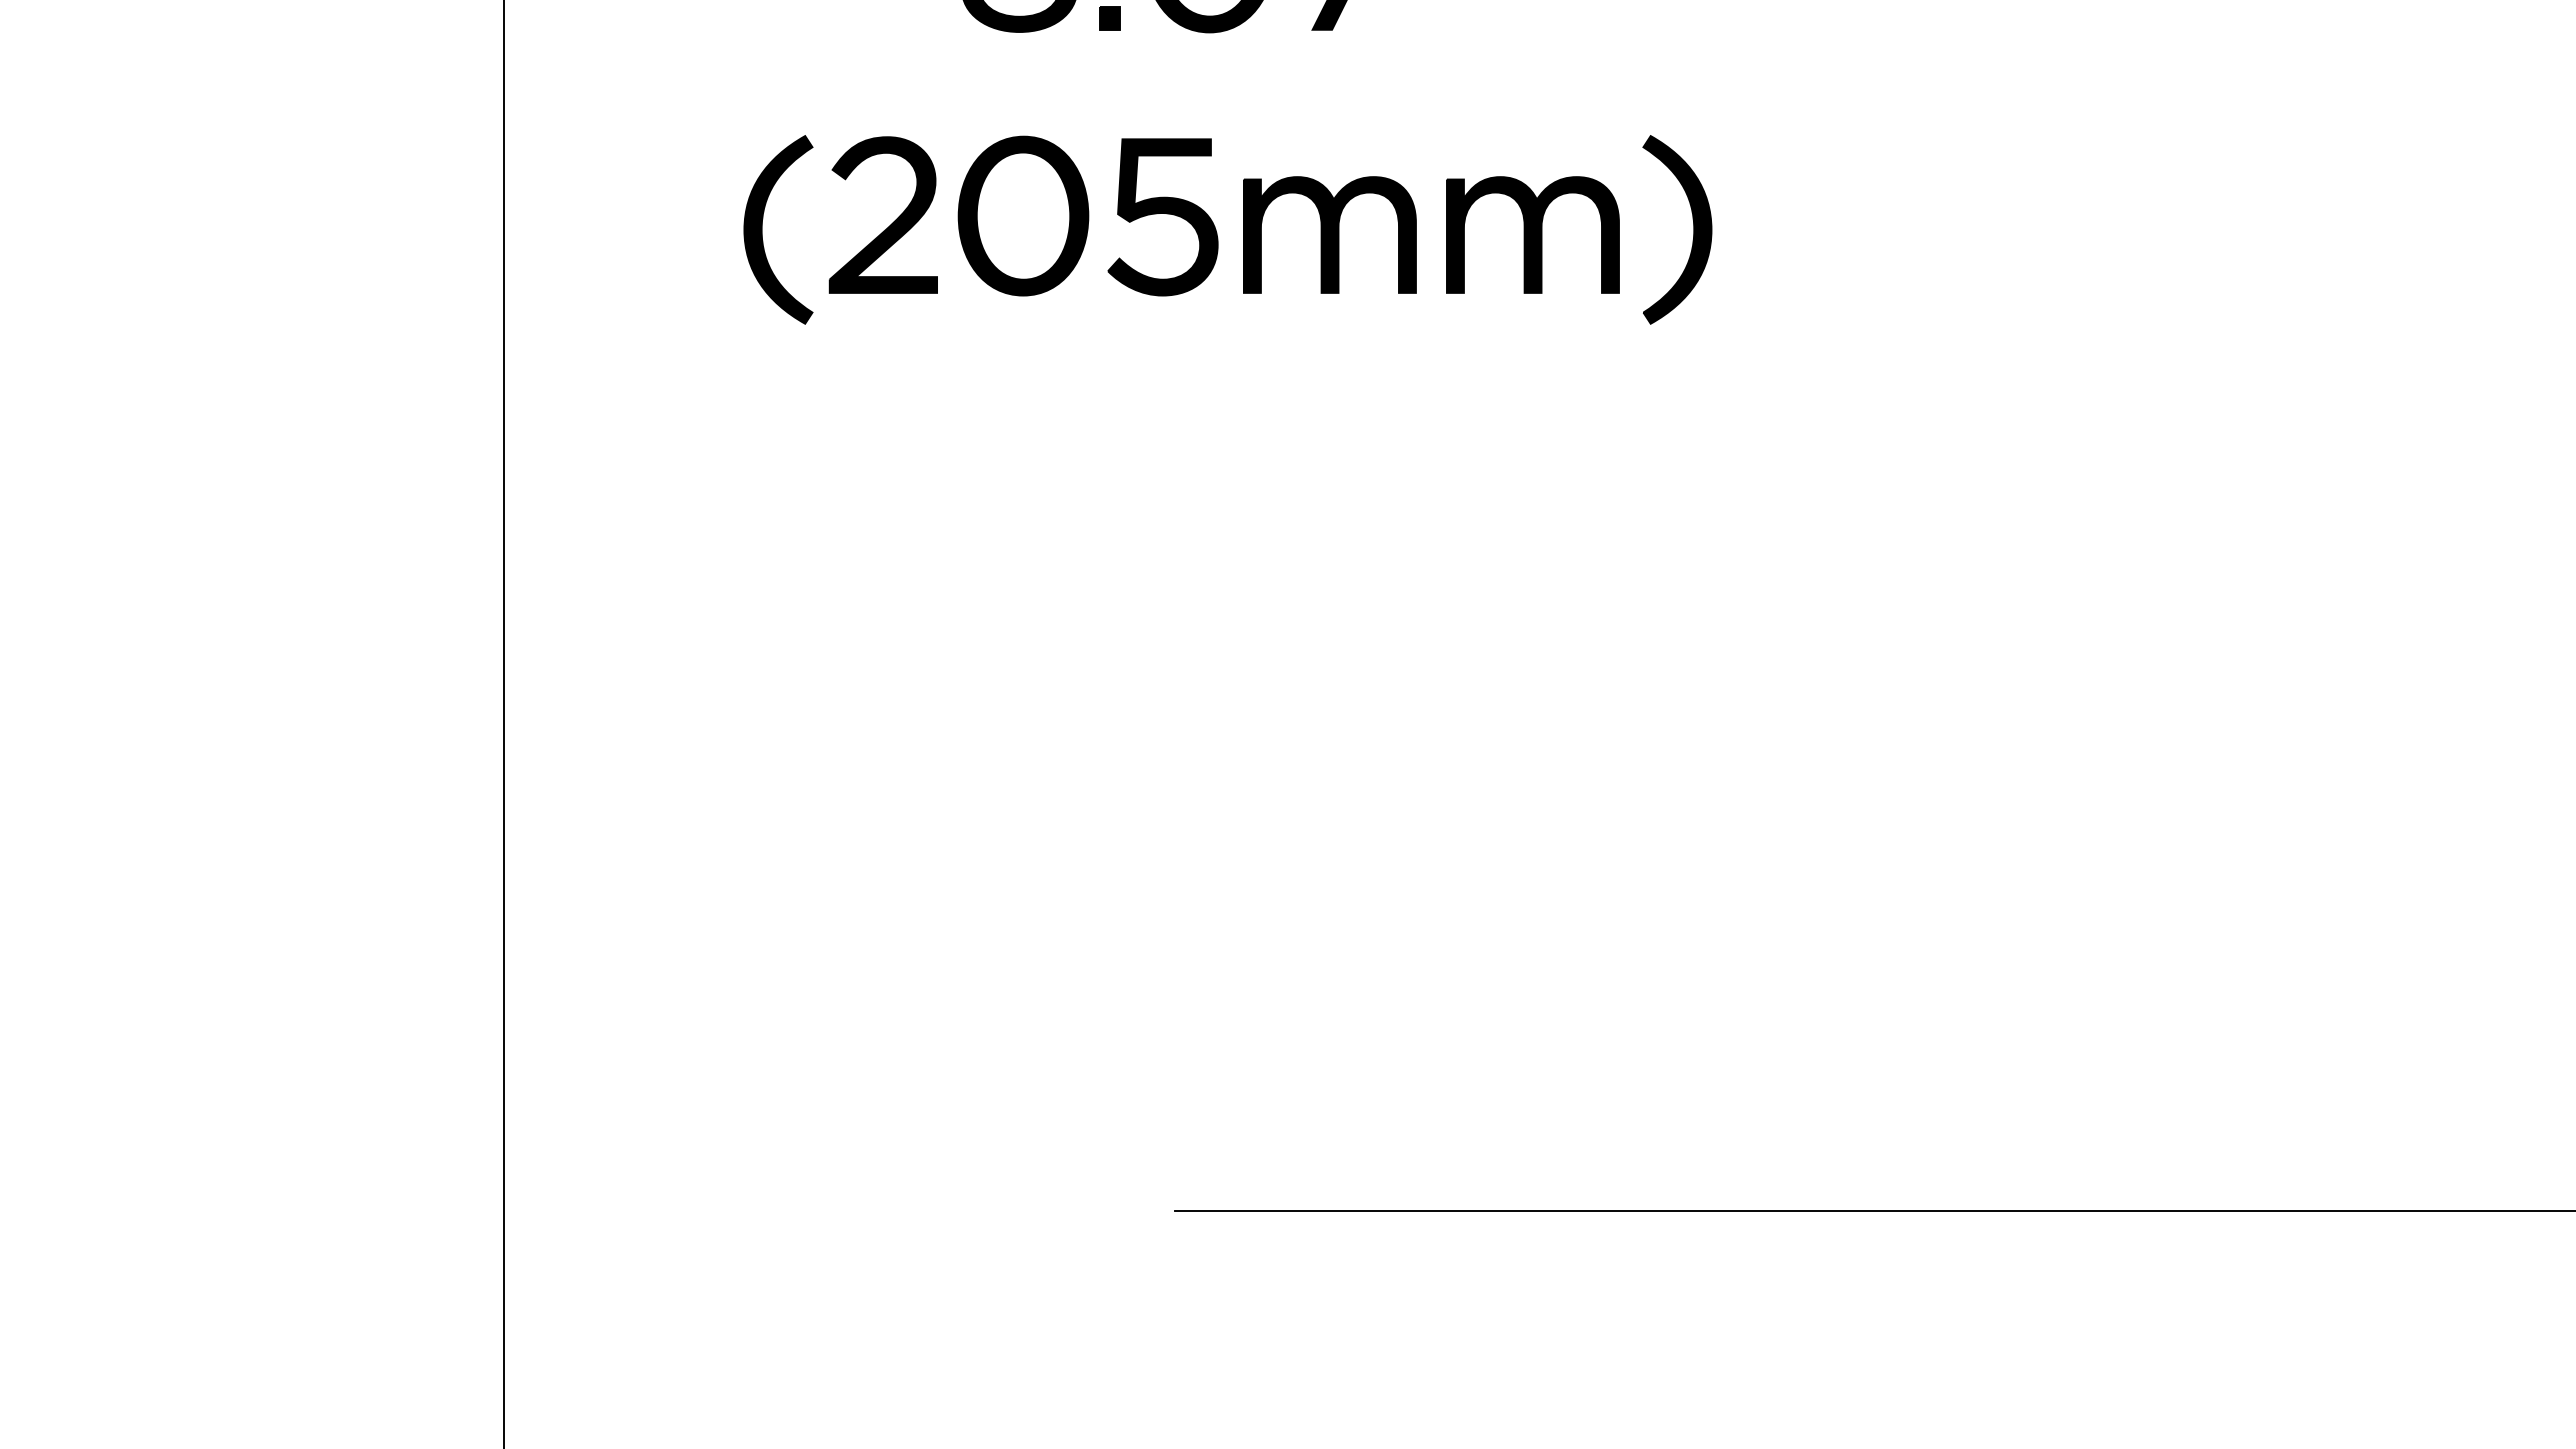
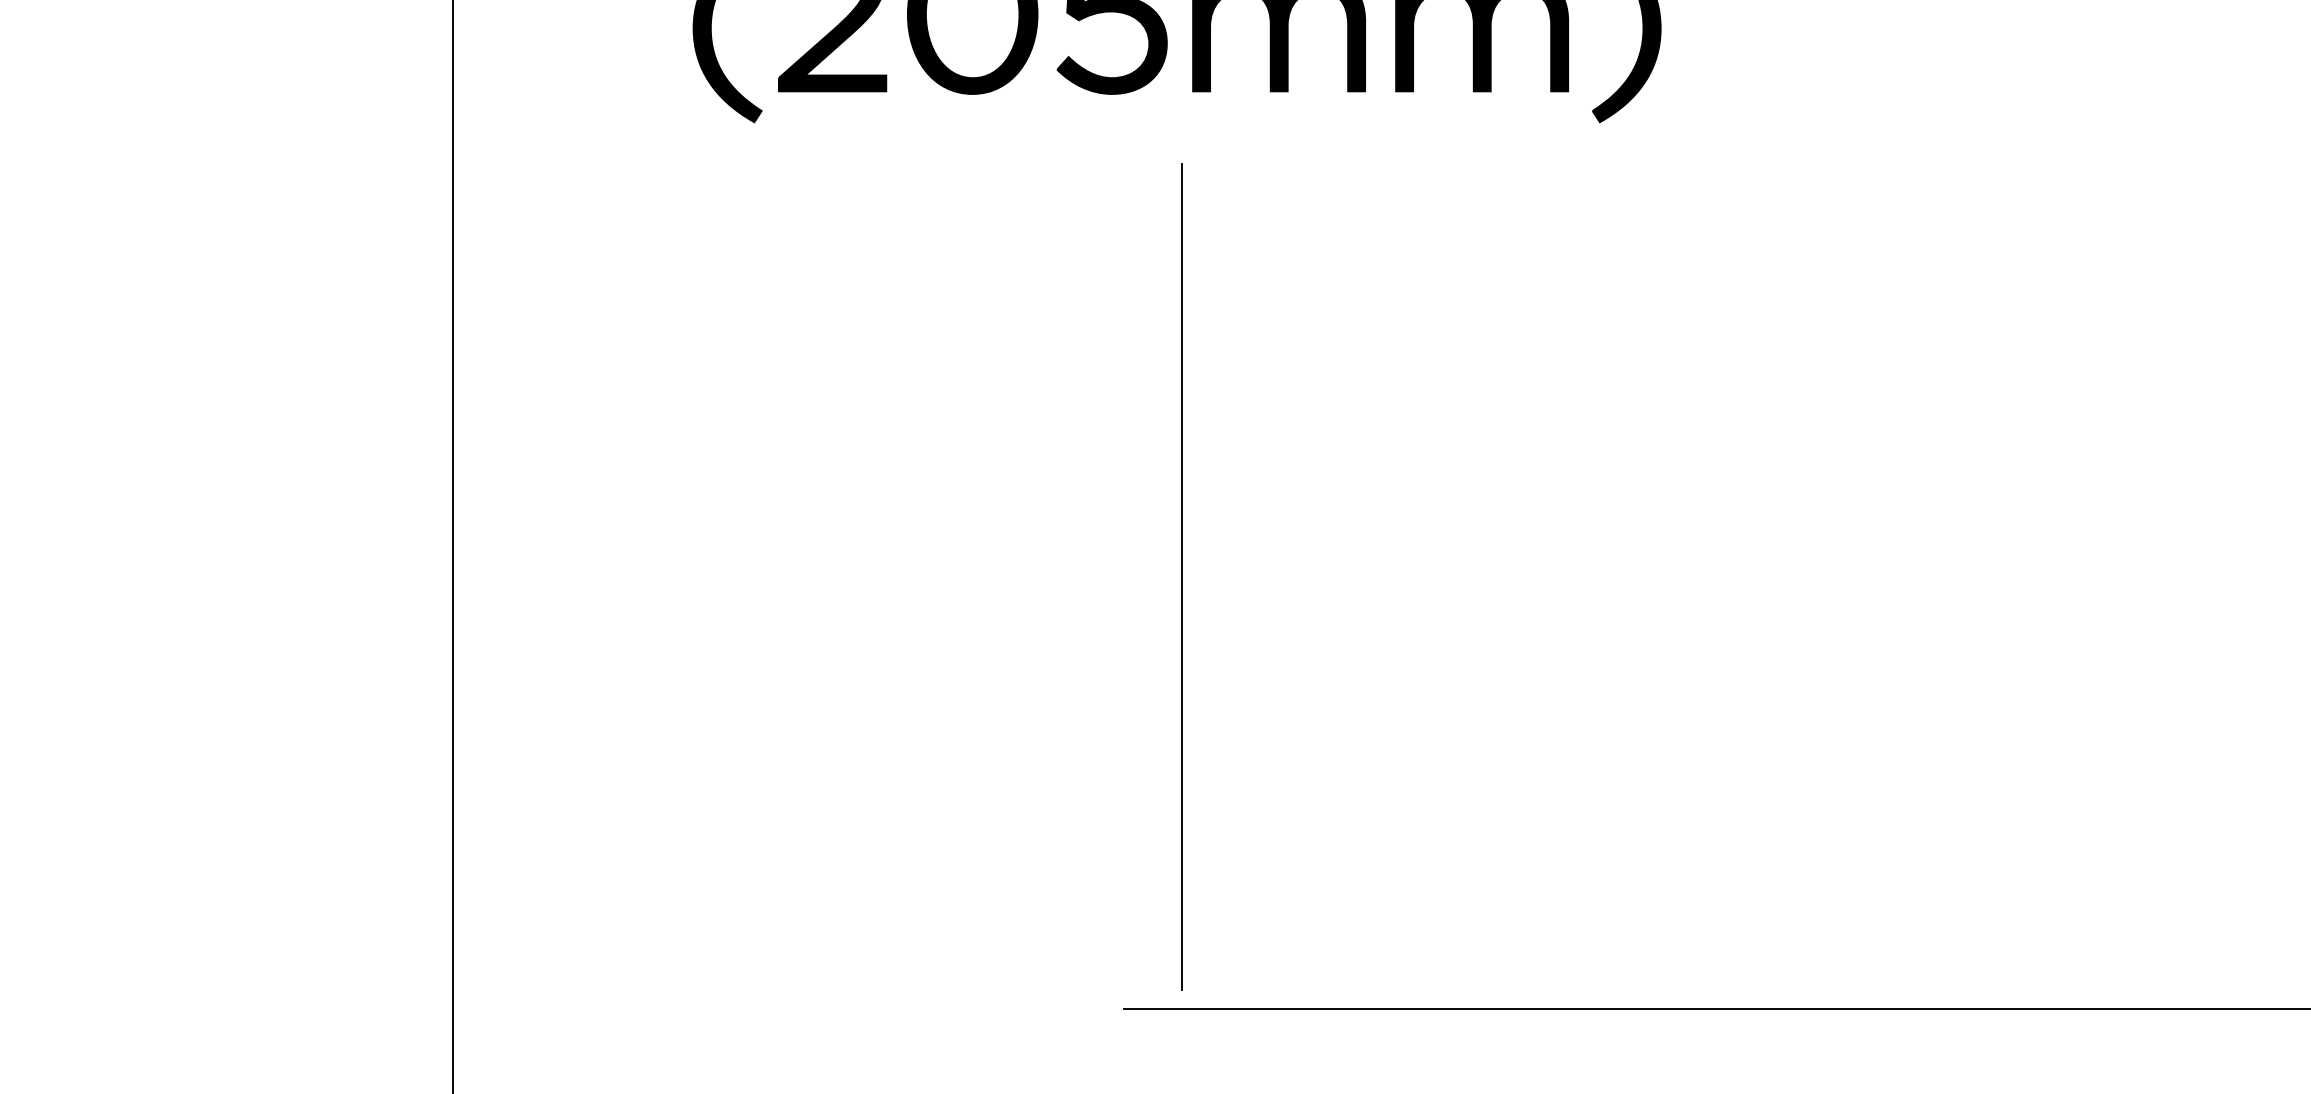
line: (1233, 778) -> (1182, 576), added

